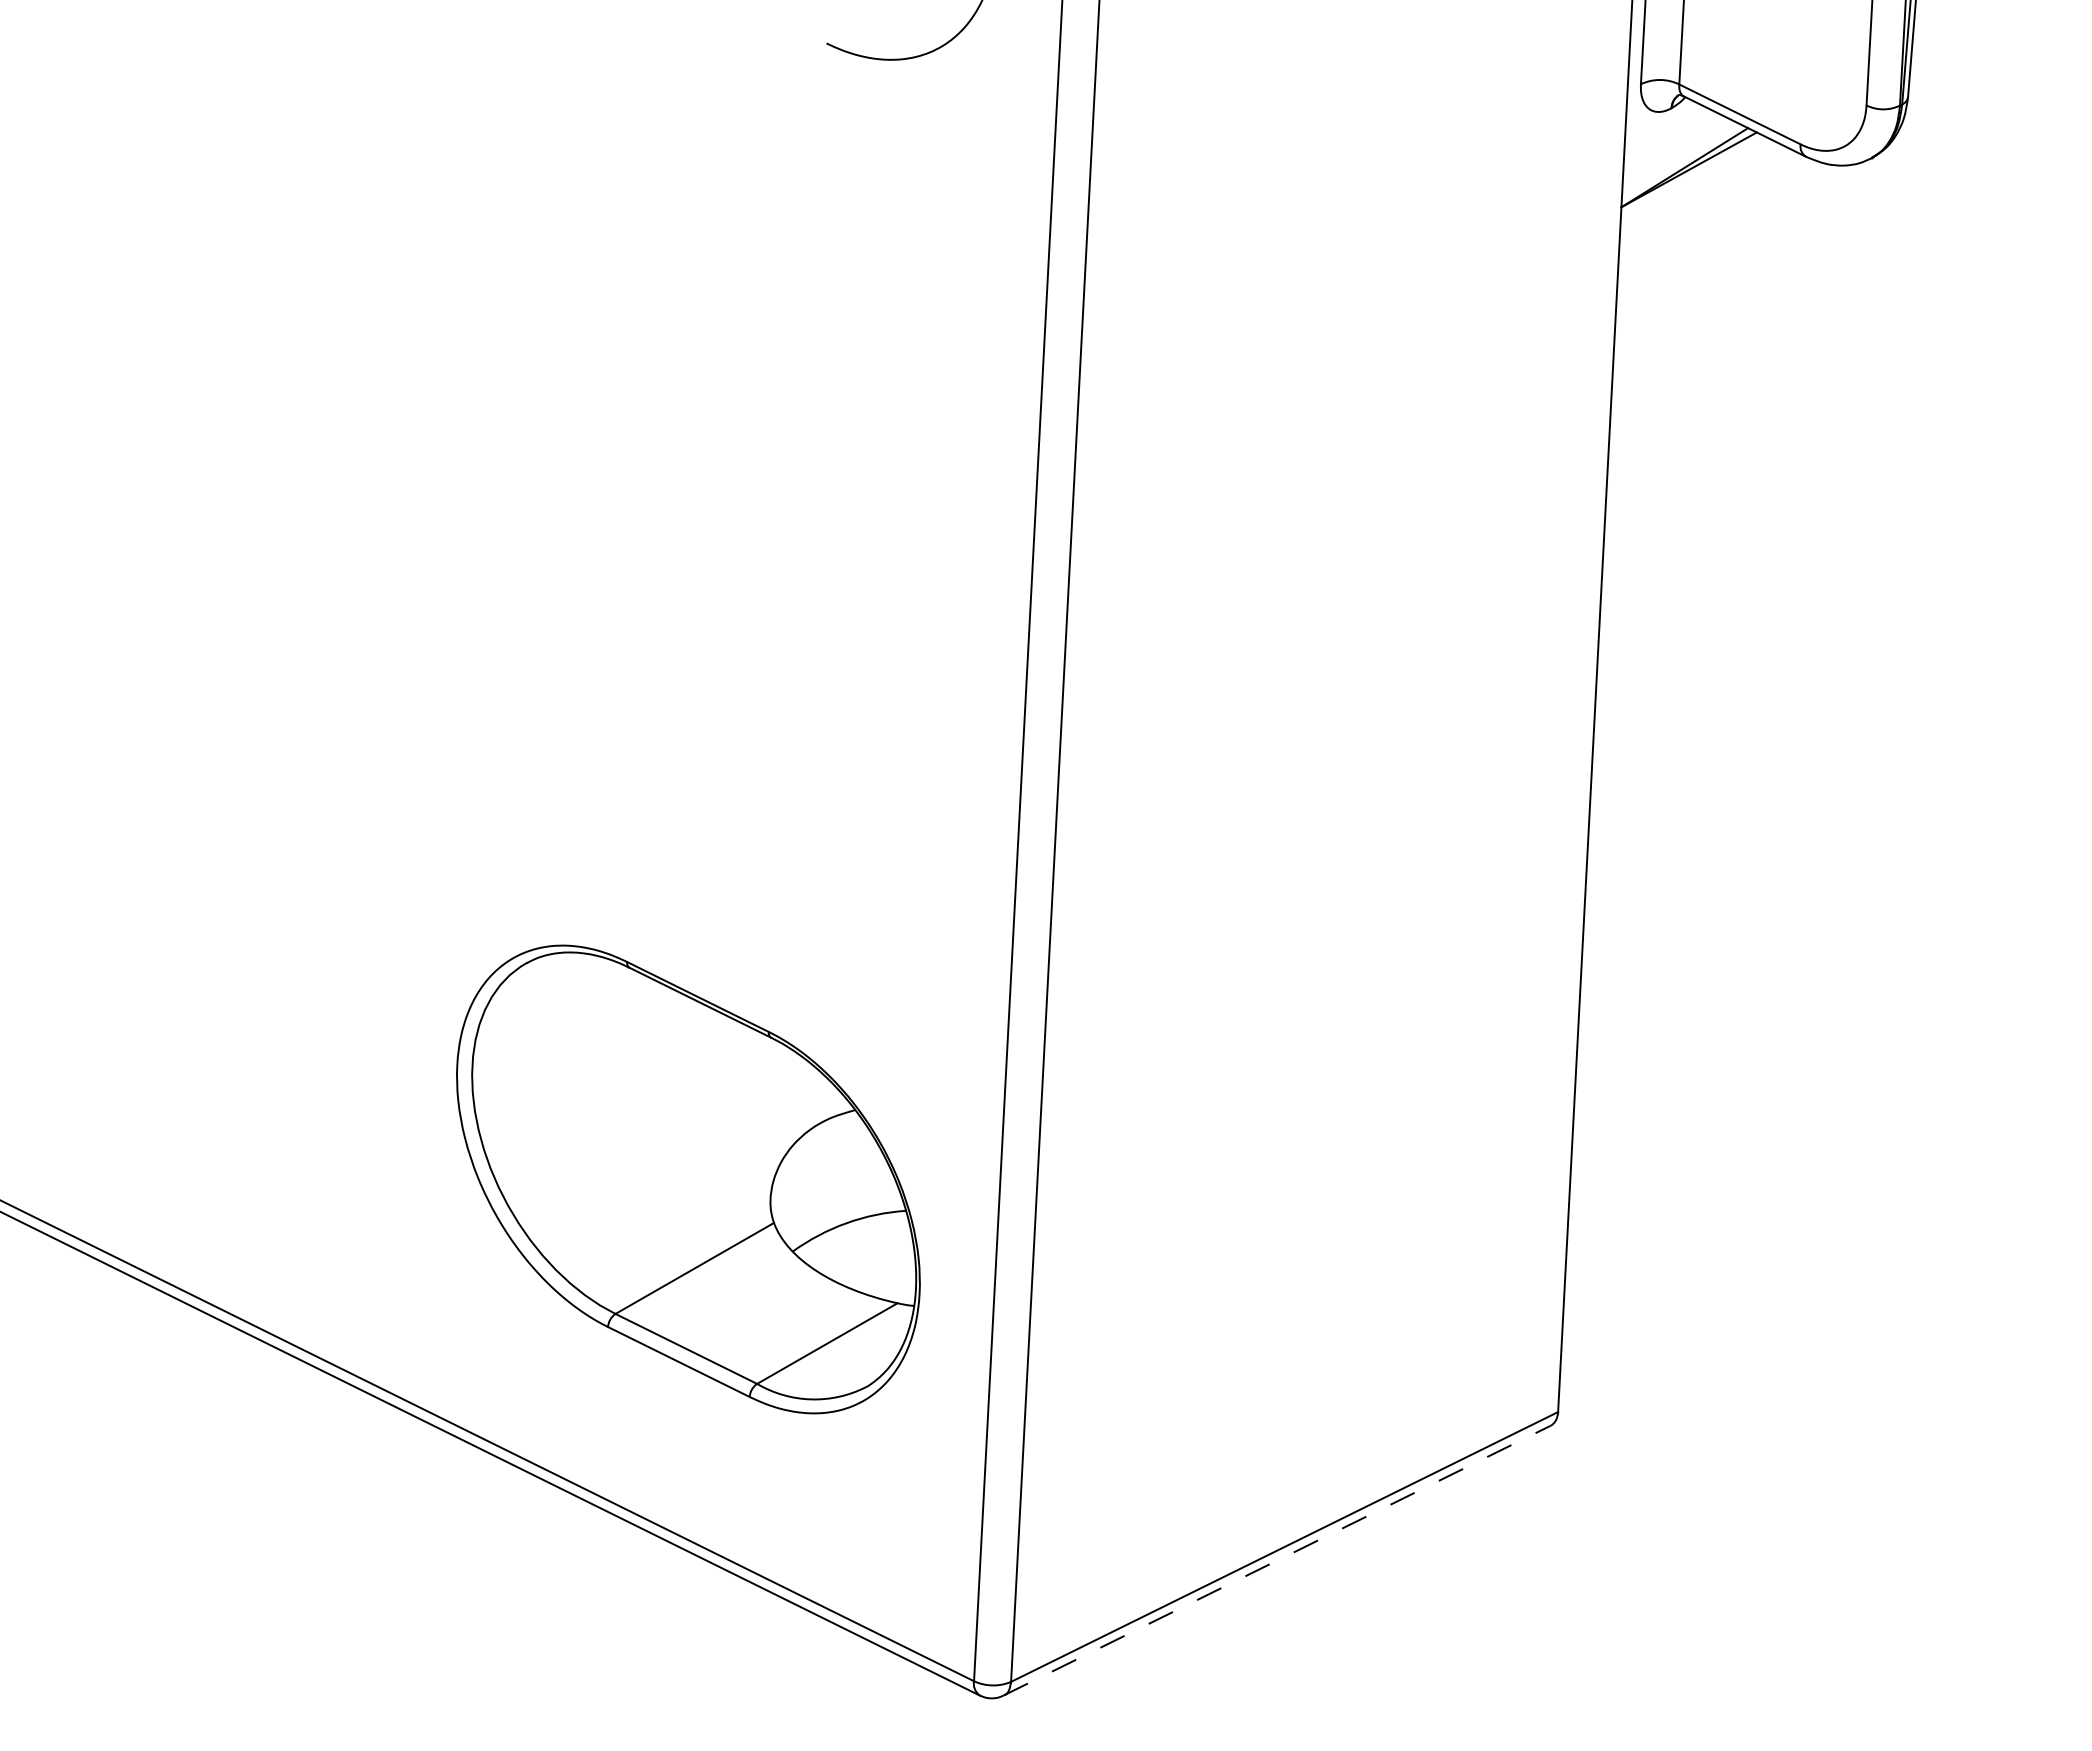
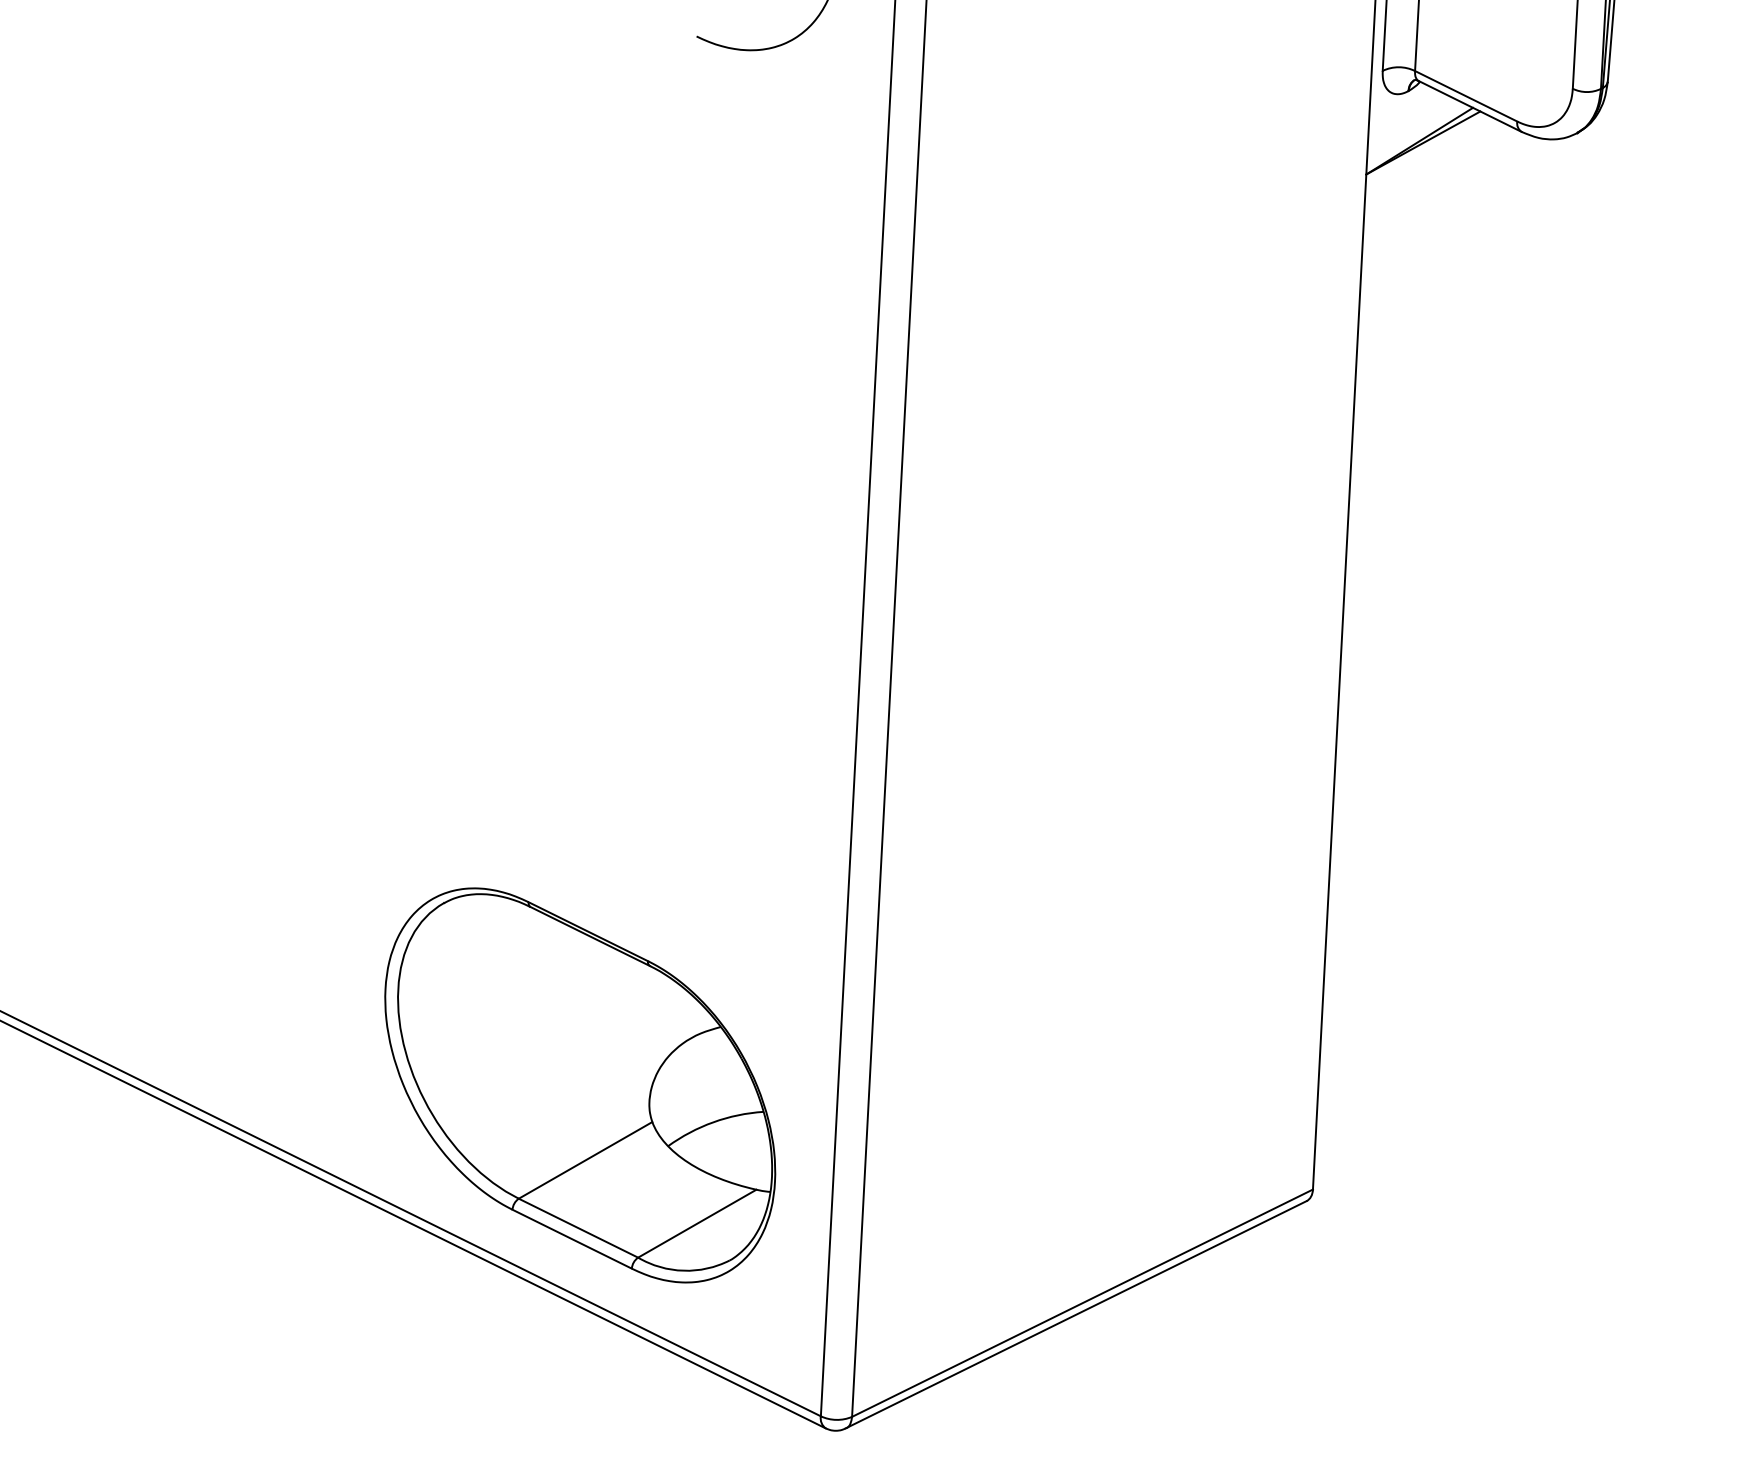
part: (688, 1179) -> (580, 1085), moved
line: (1277, 1560) -> (1076, 1314), dashed -> solid

